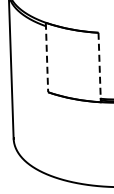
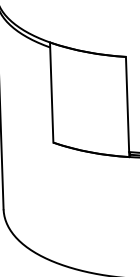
line: (47, 57) -> (52, 92), dashed -> solid
line: (99, 67) -> (127, 106), dashed -> solid

